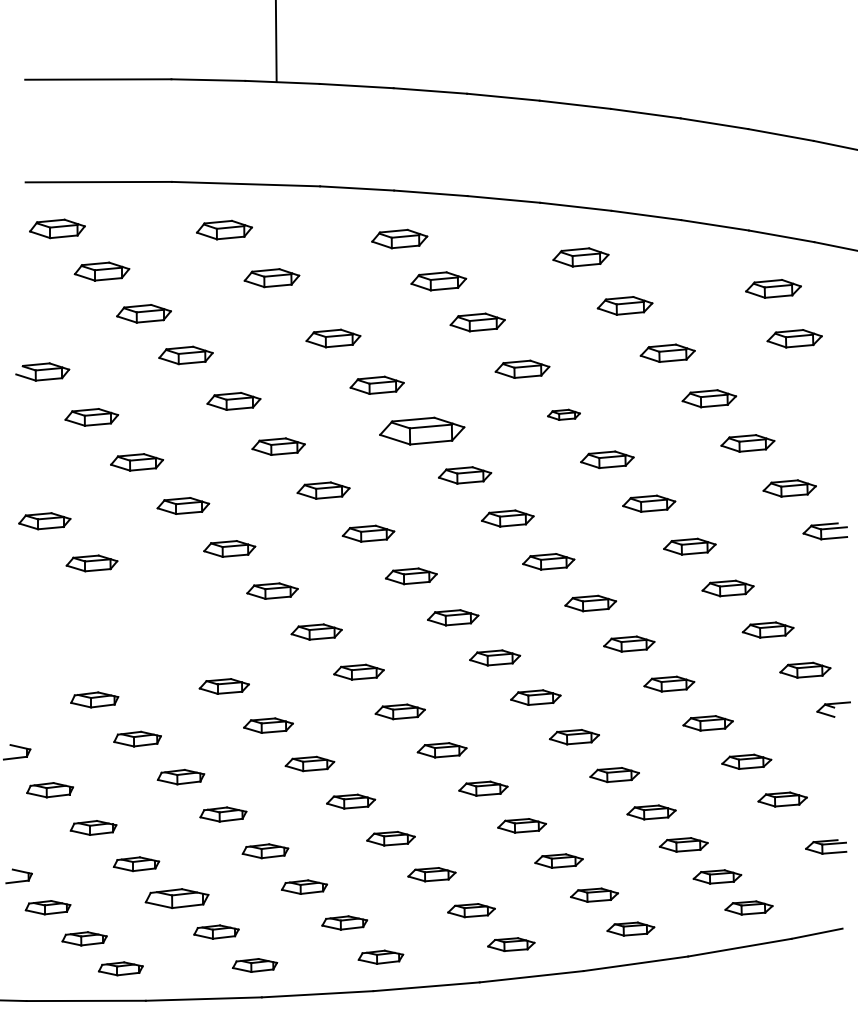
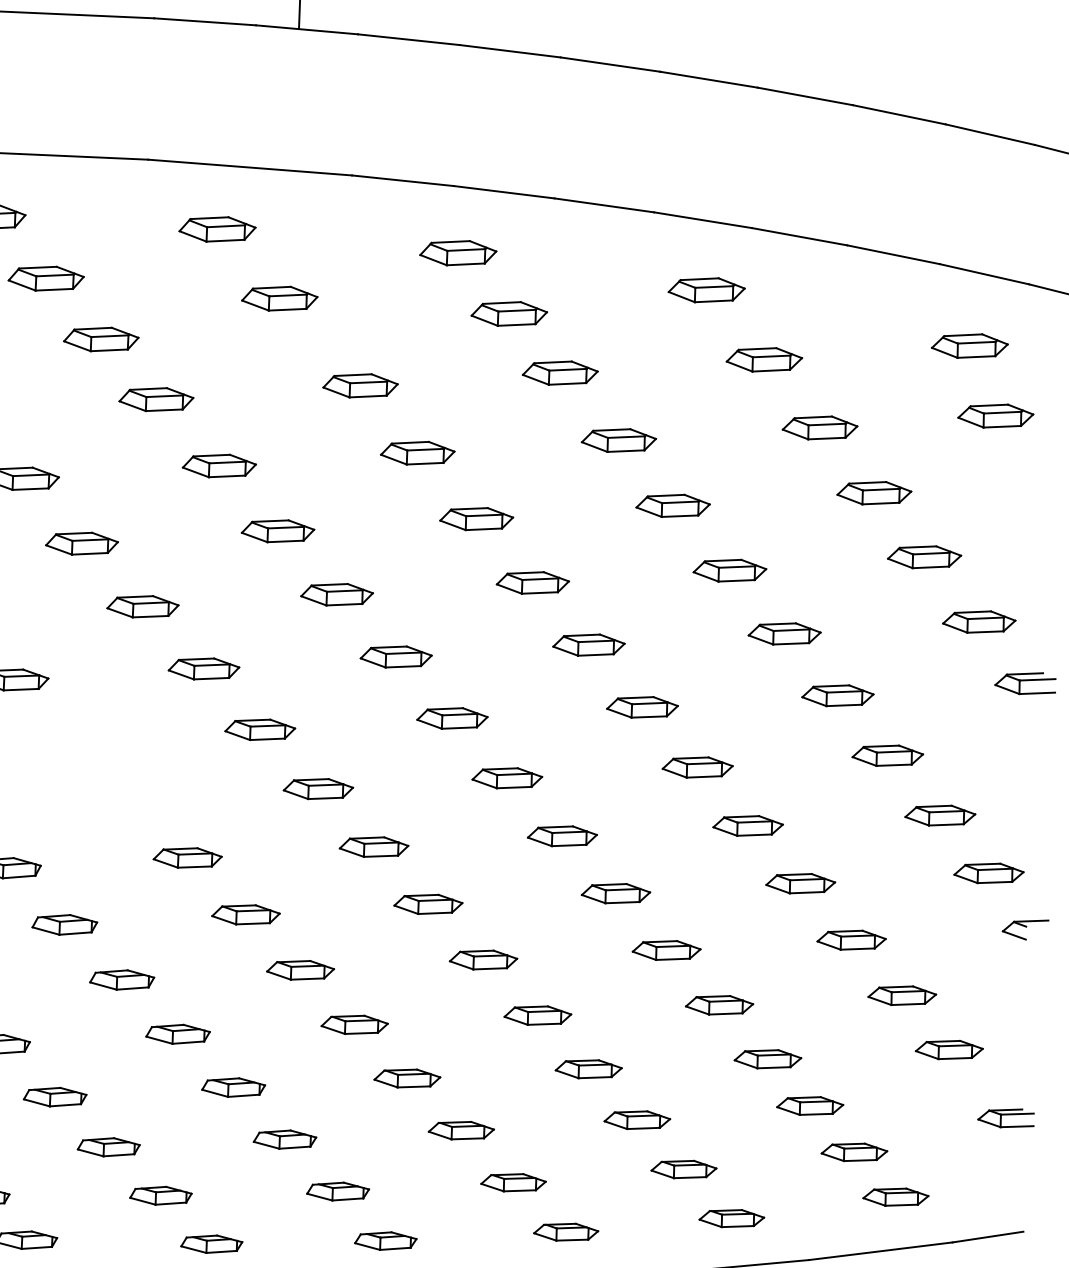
part: (563, 414) -> (672, 505), size x1.67
part: (421, 430) -> (475, 518), size x0.62
part: (176, 898) -> (108, 1146), size x0.71

